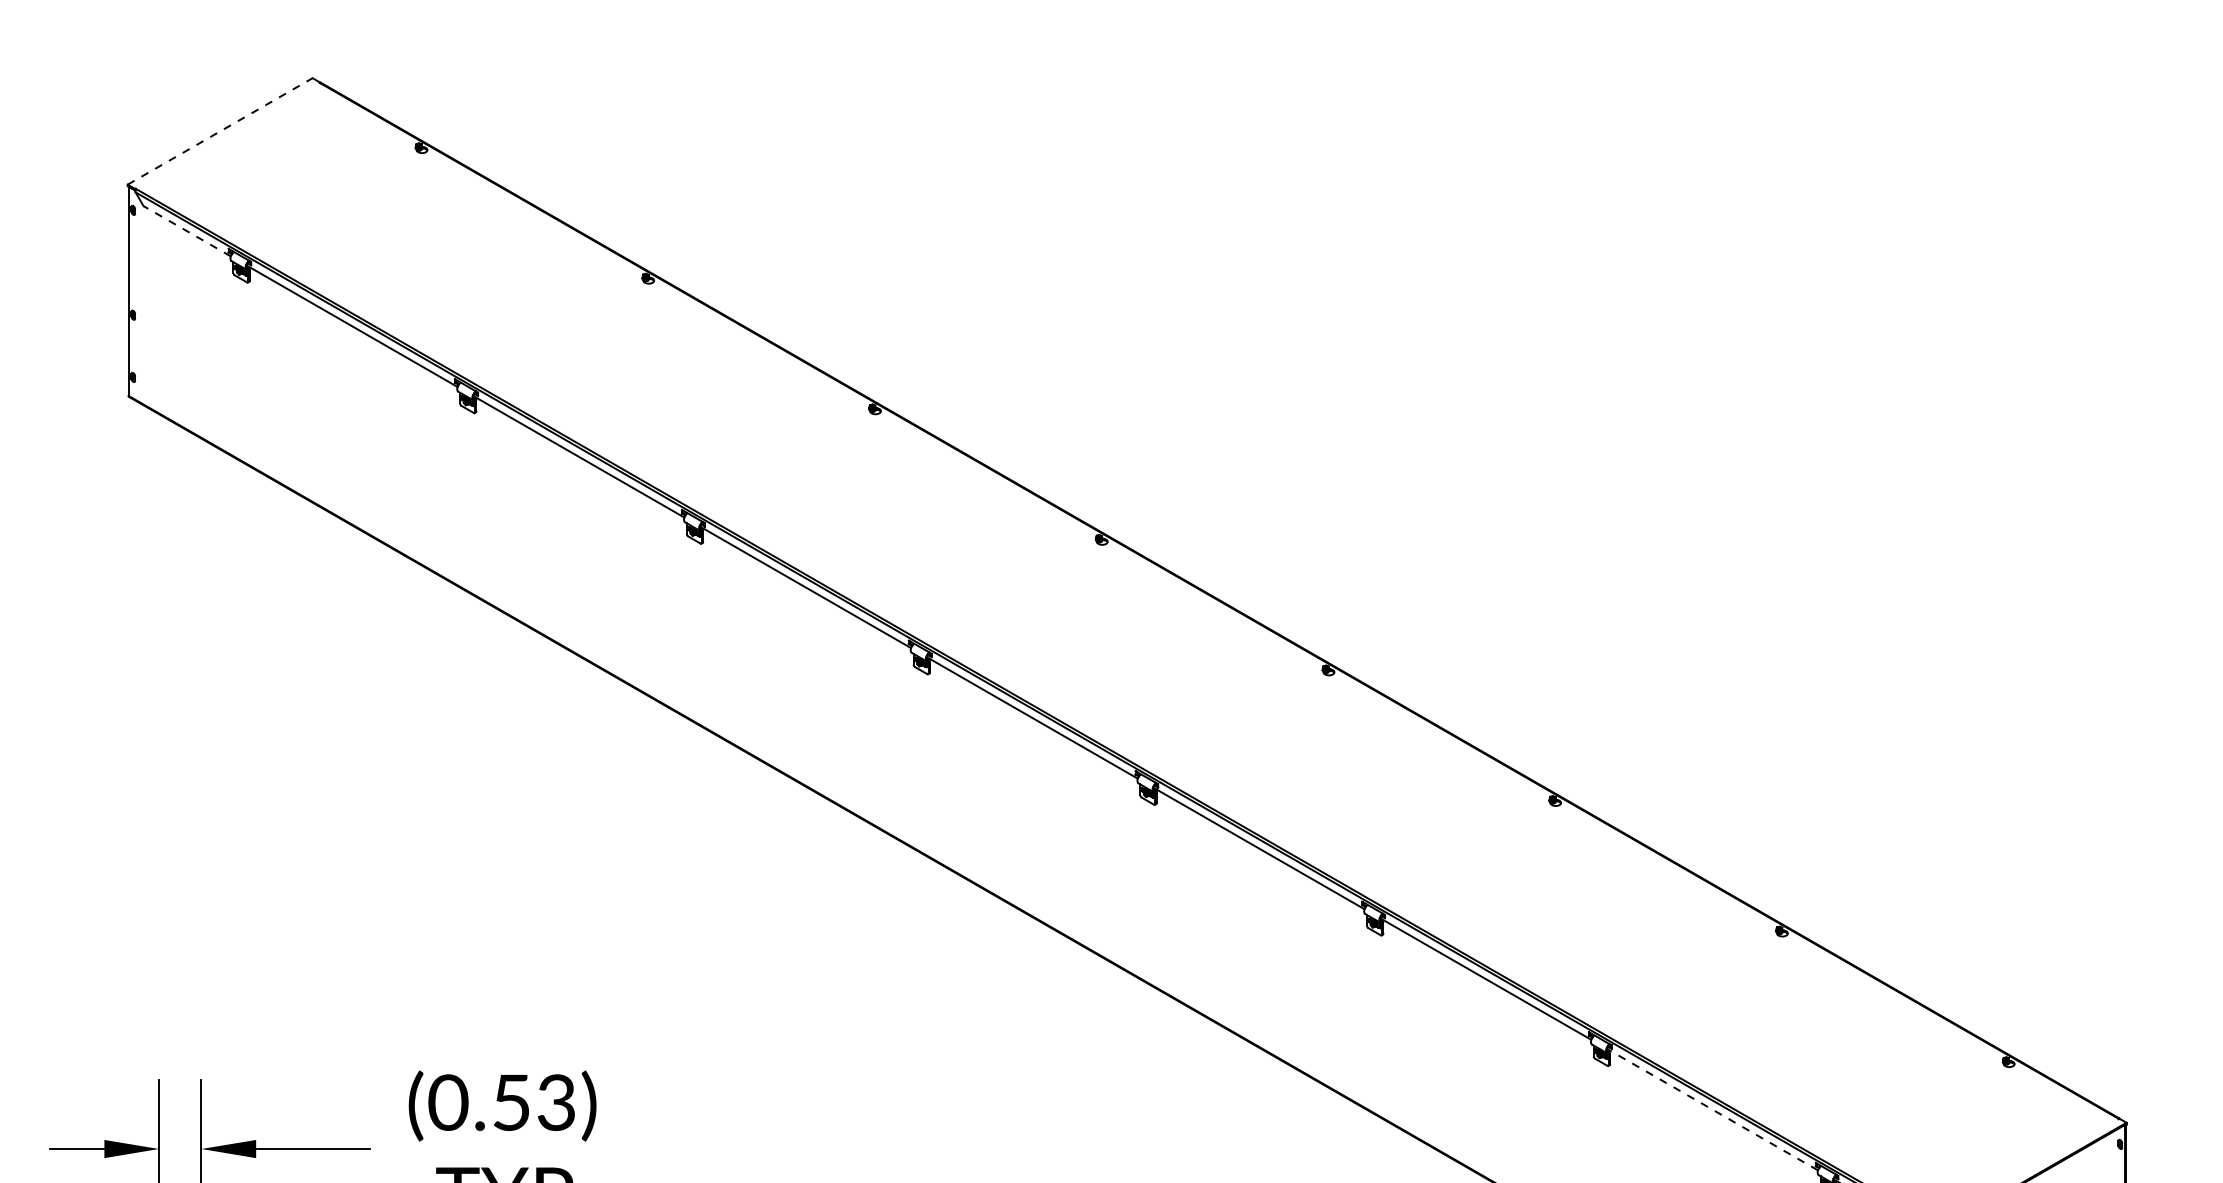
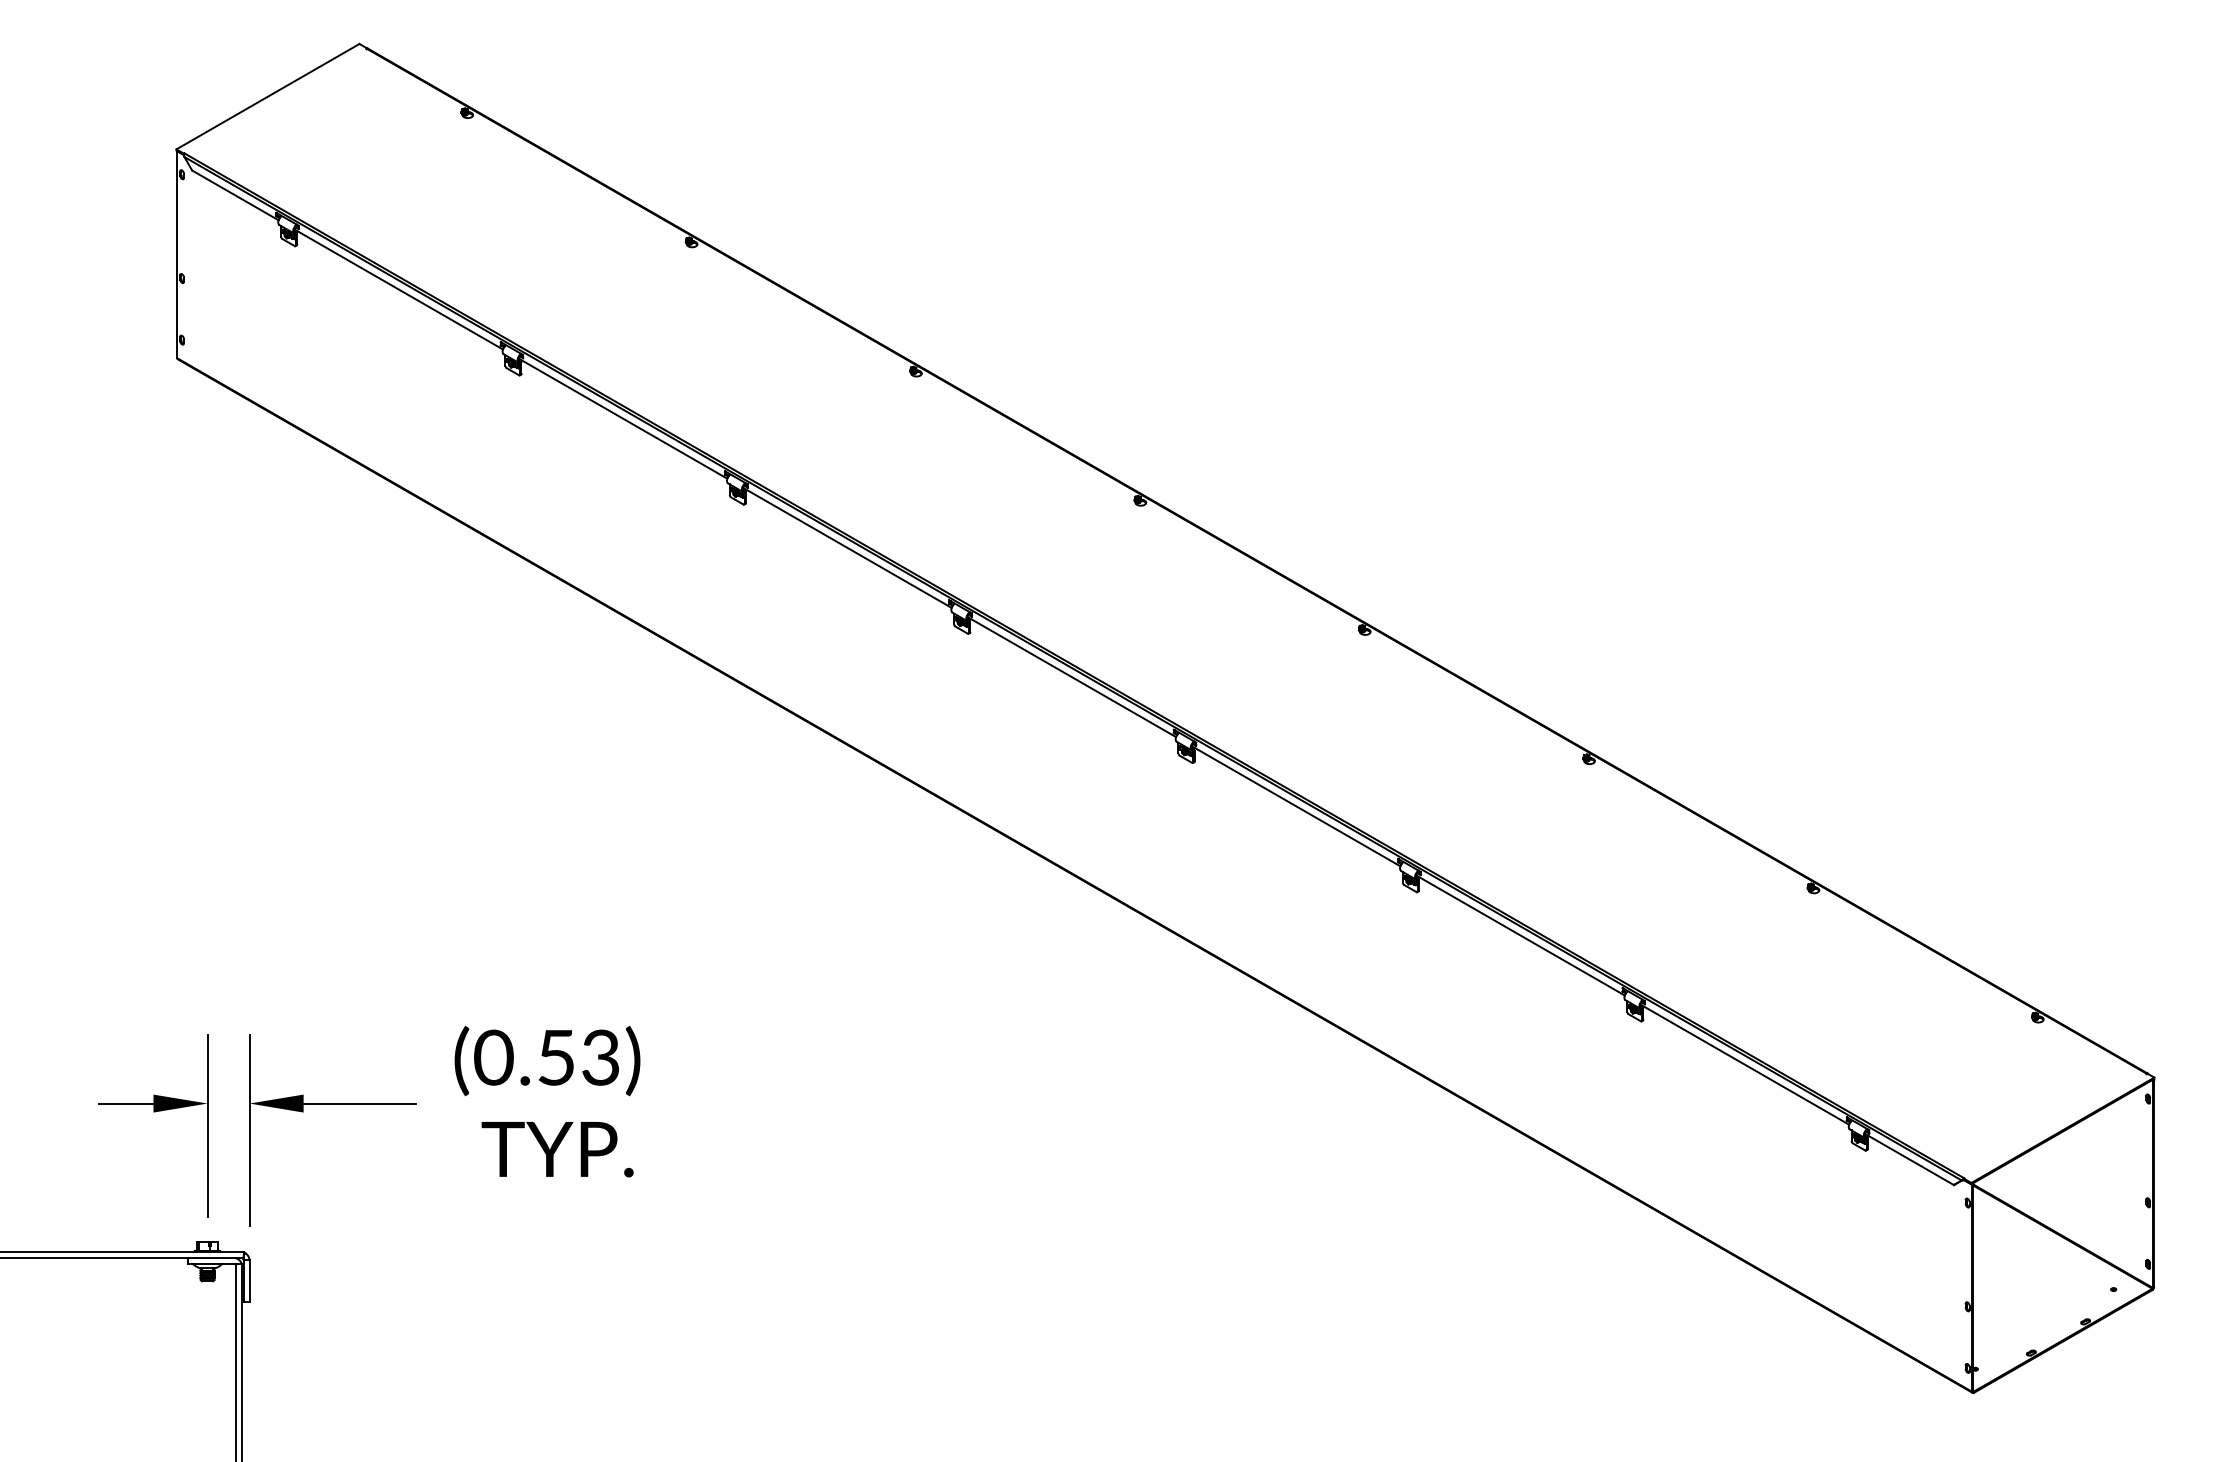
line: (220, 131) -> (268, 96), dashed -> solid
line: (187, 231) -> (235, 195), dashed -> solid
line: (1712, 1109) -> (1744, 1064), dashed -> solid

